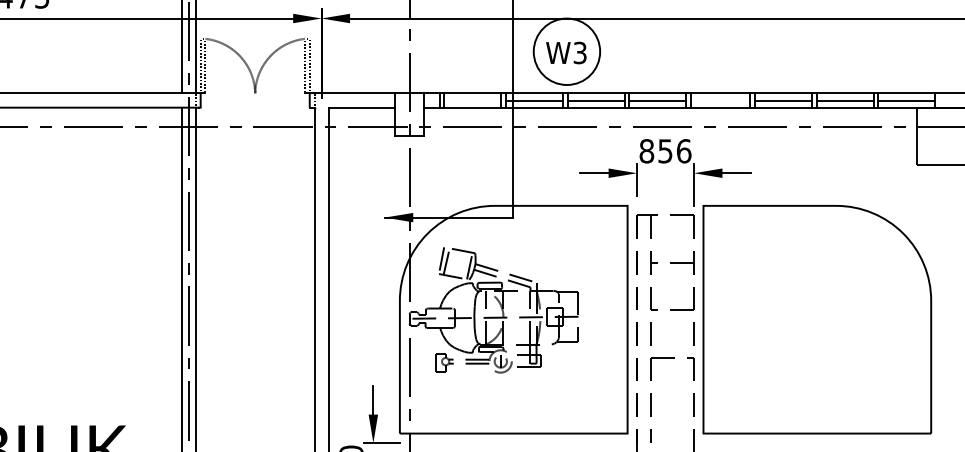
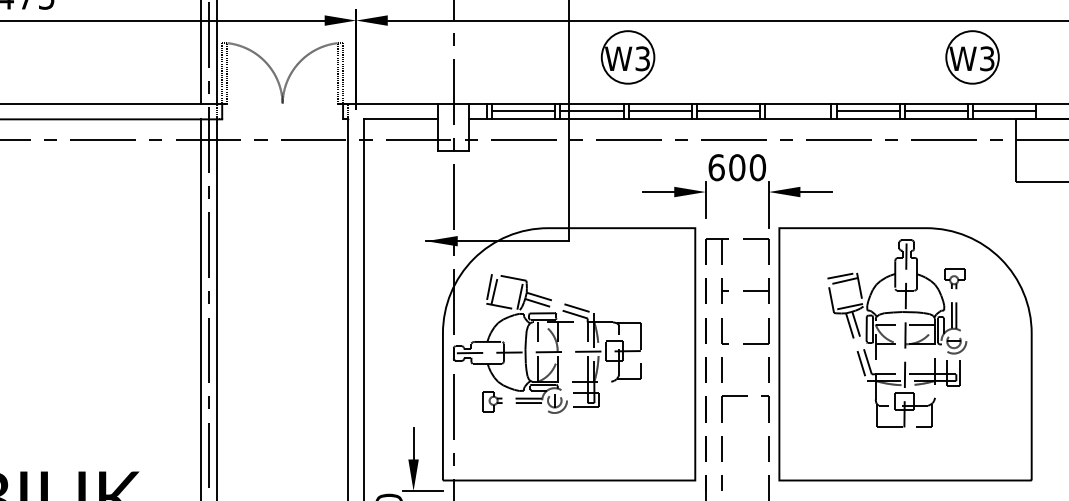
circle: (566, 51) -> (627, 57), size x0.71
part: (877, 51) -> (972, 57), added
line: (472, 100) -> (523, 111), added
text: (665, 151) -> (737, 167), 856 -> 600
part: (806, 307) -> (893, 340), added

